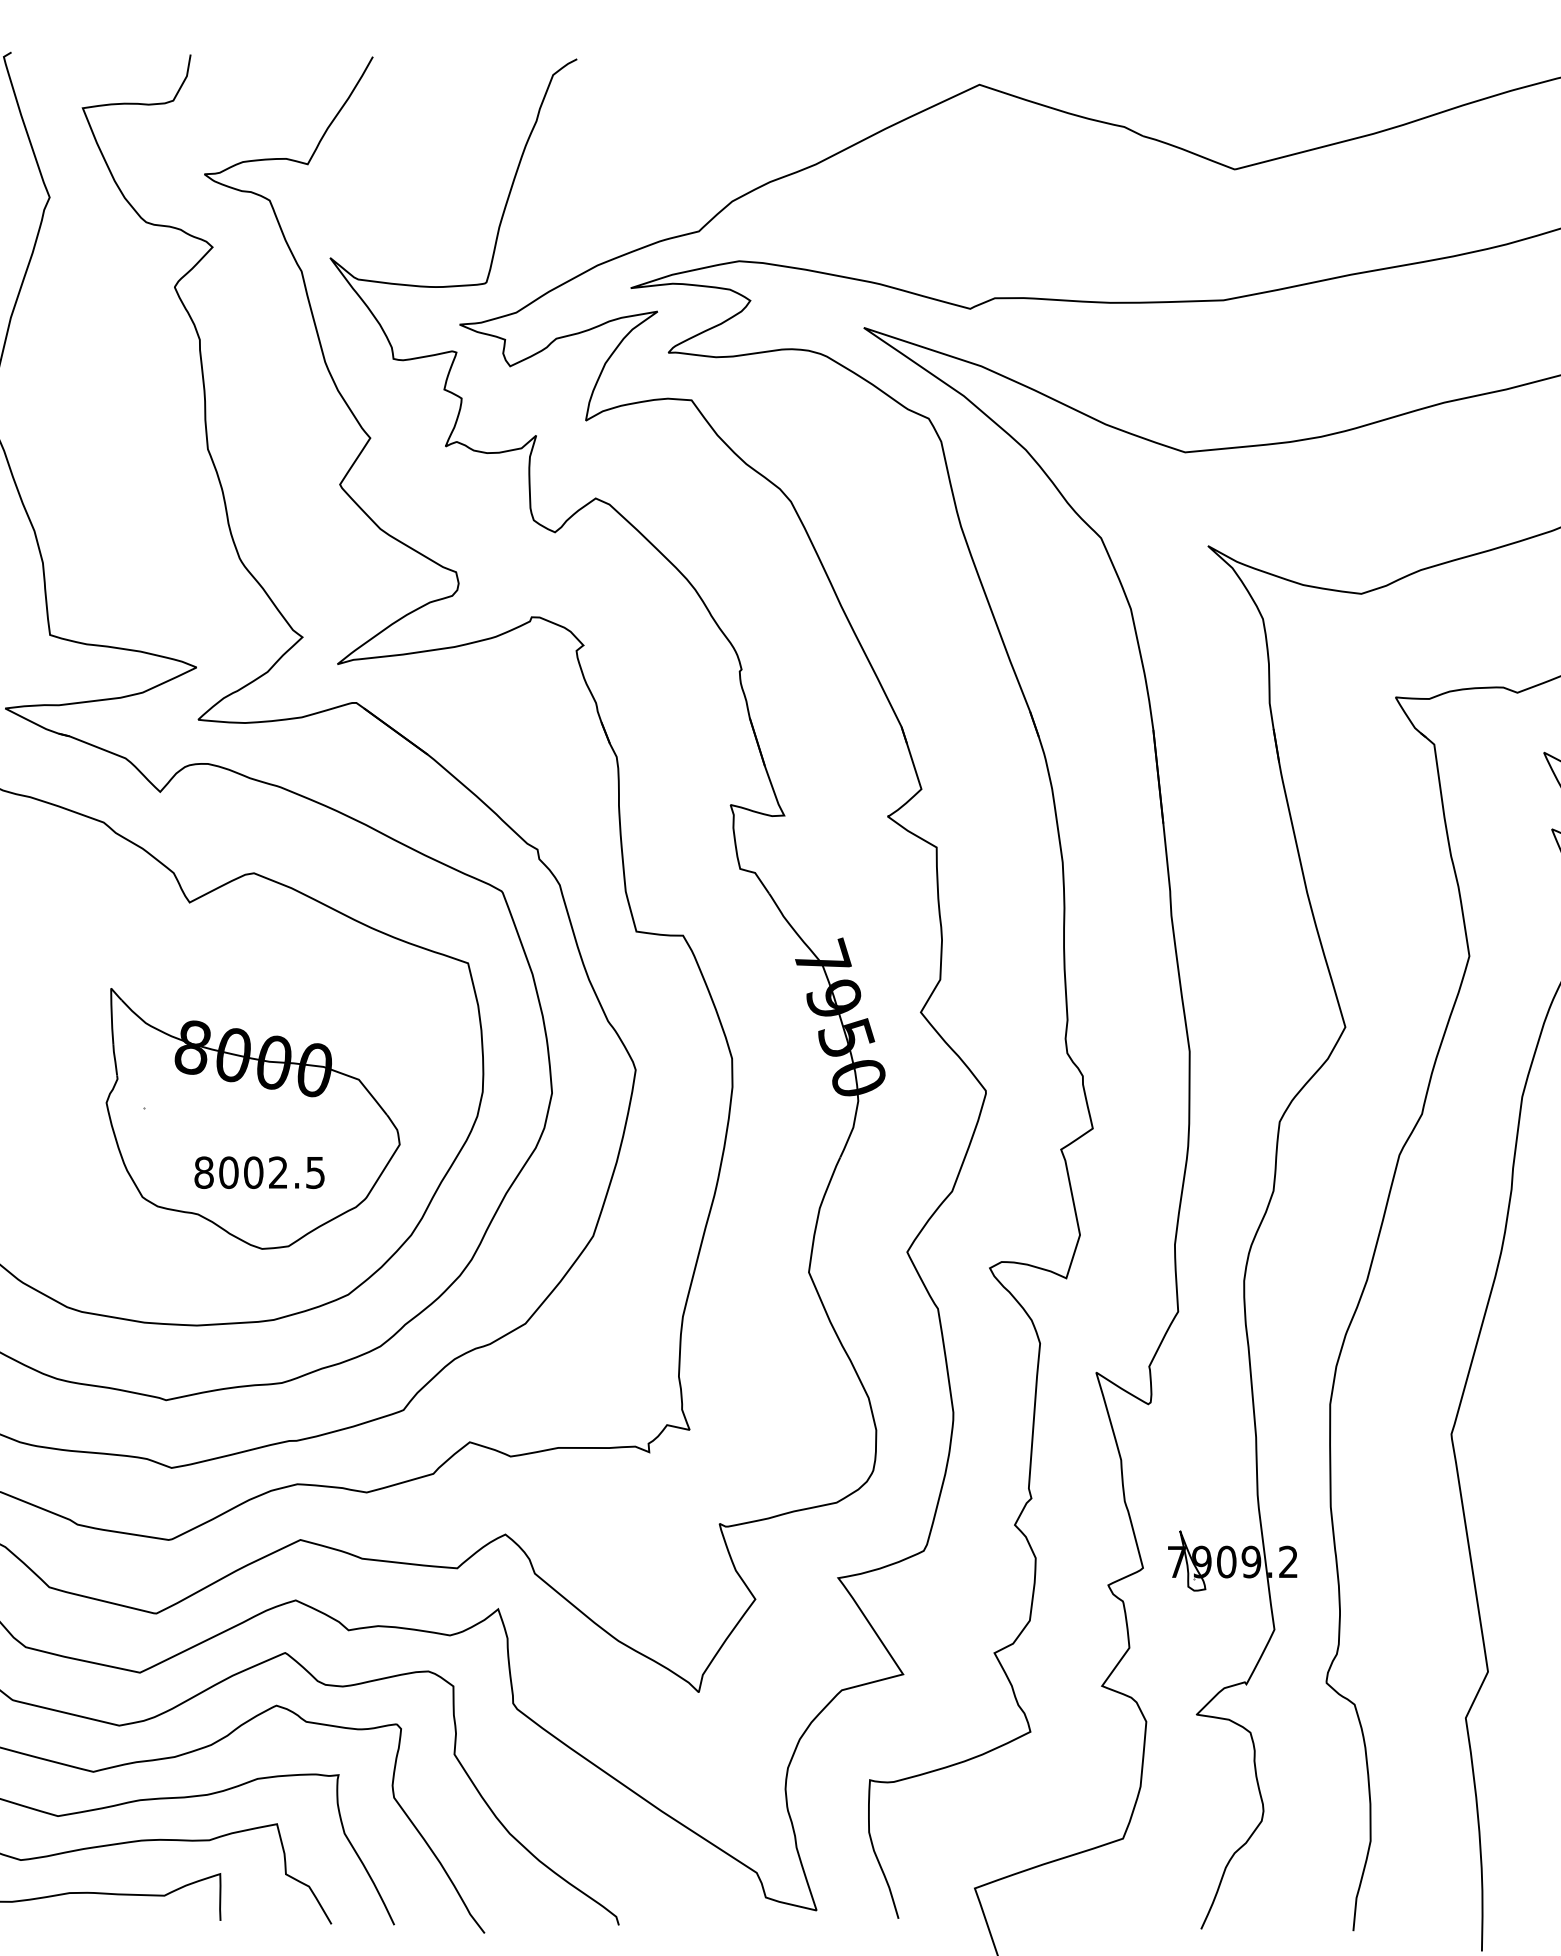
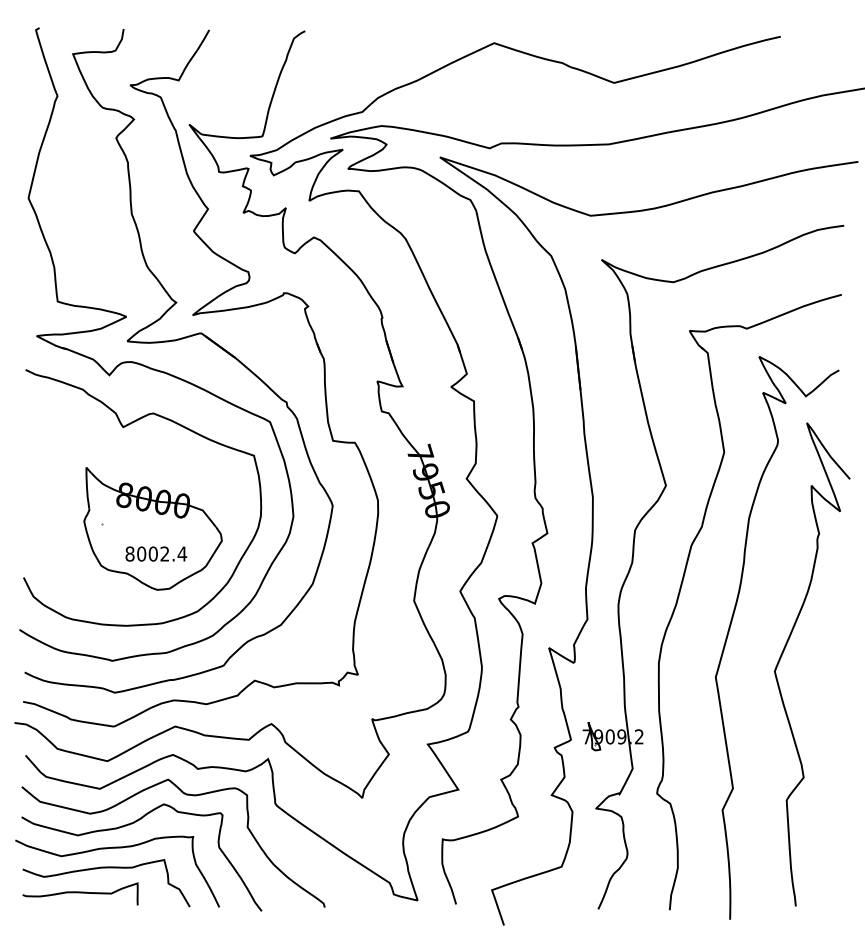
text: (315, 1171) -> (182, 553), 8002.5 -> 8002.4

